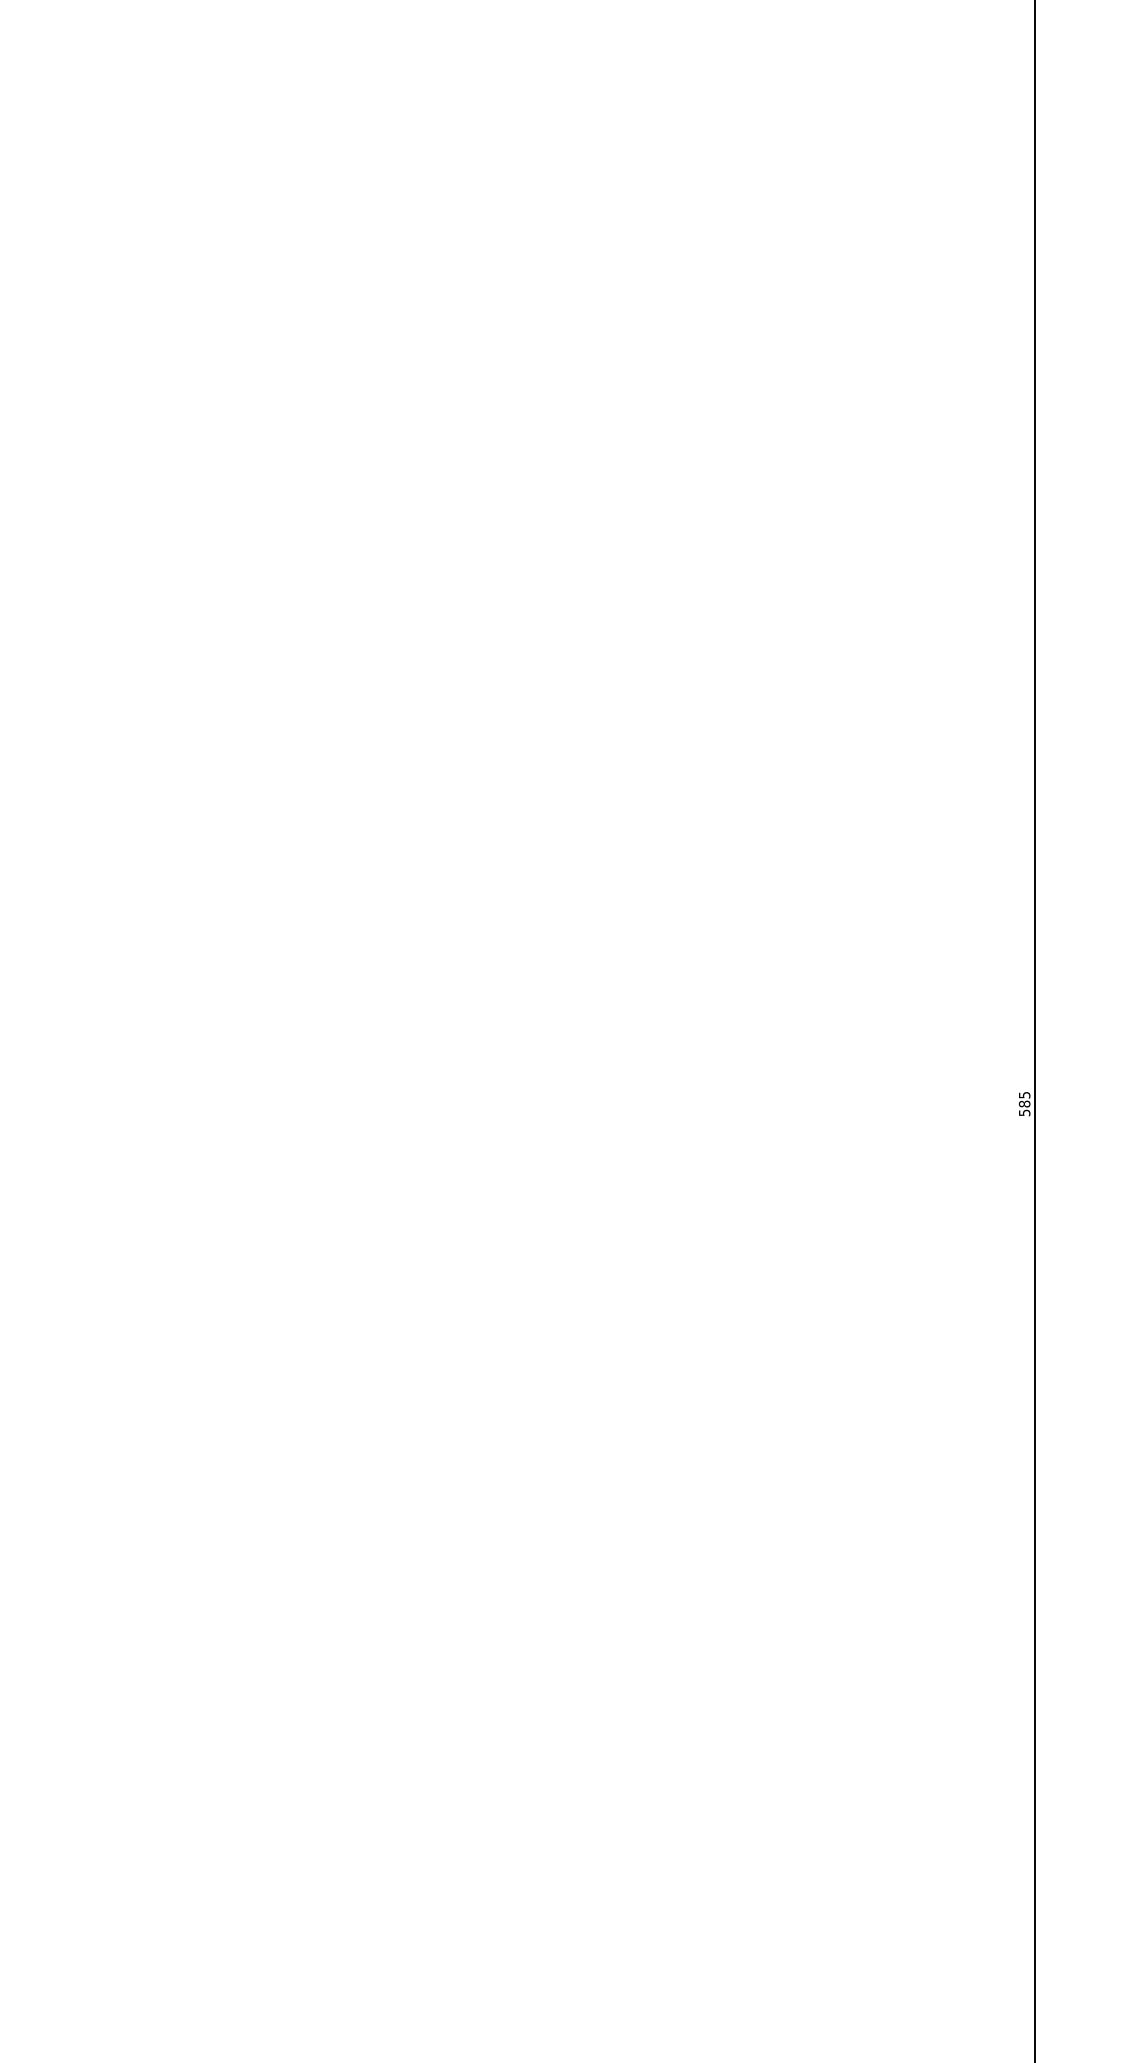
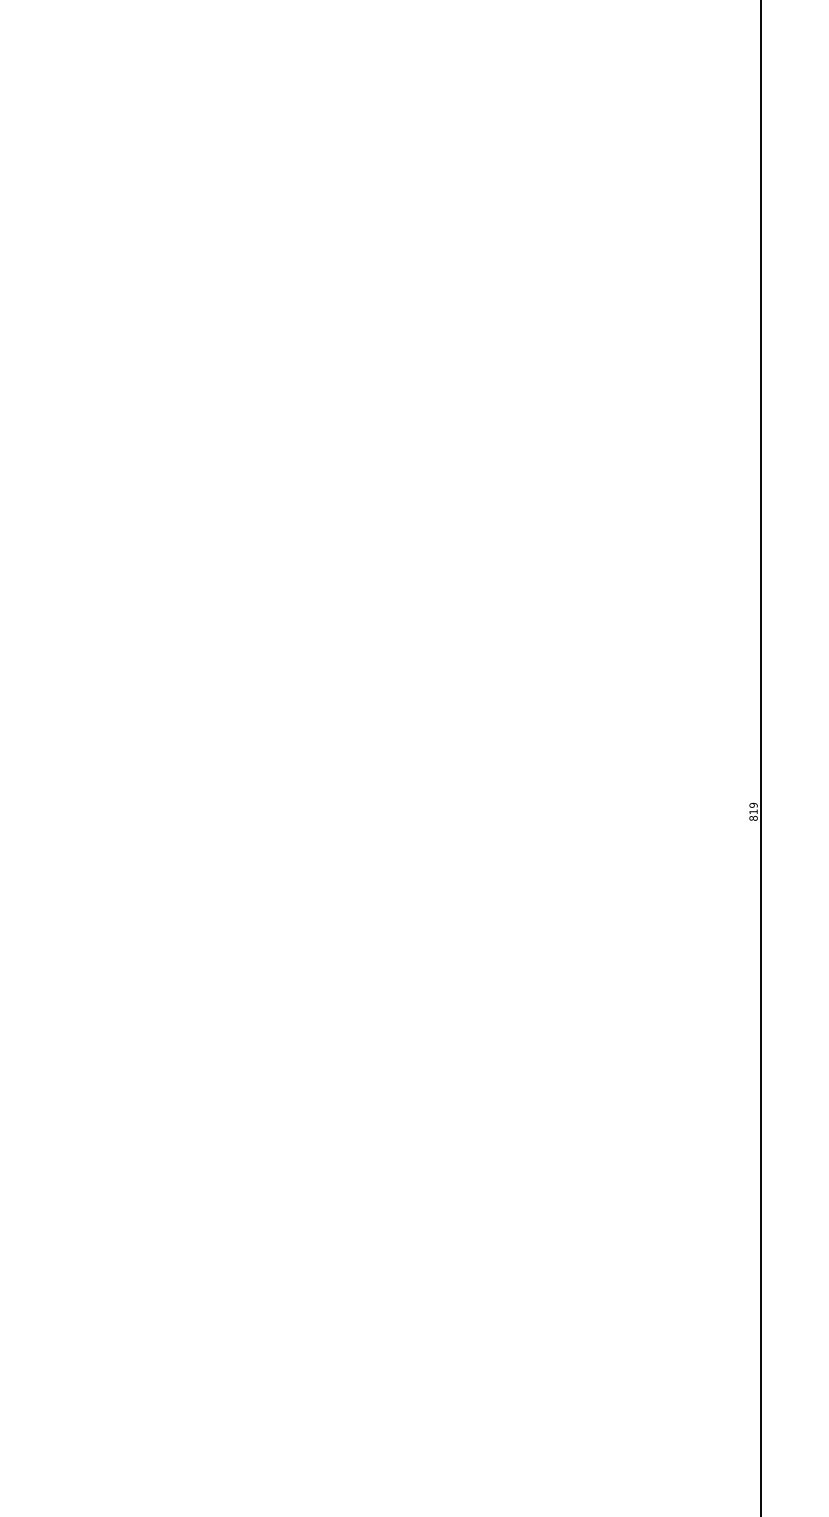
text: (1024, 1103) -> (753, 811), 585 -> 819

